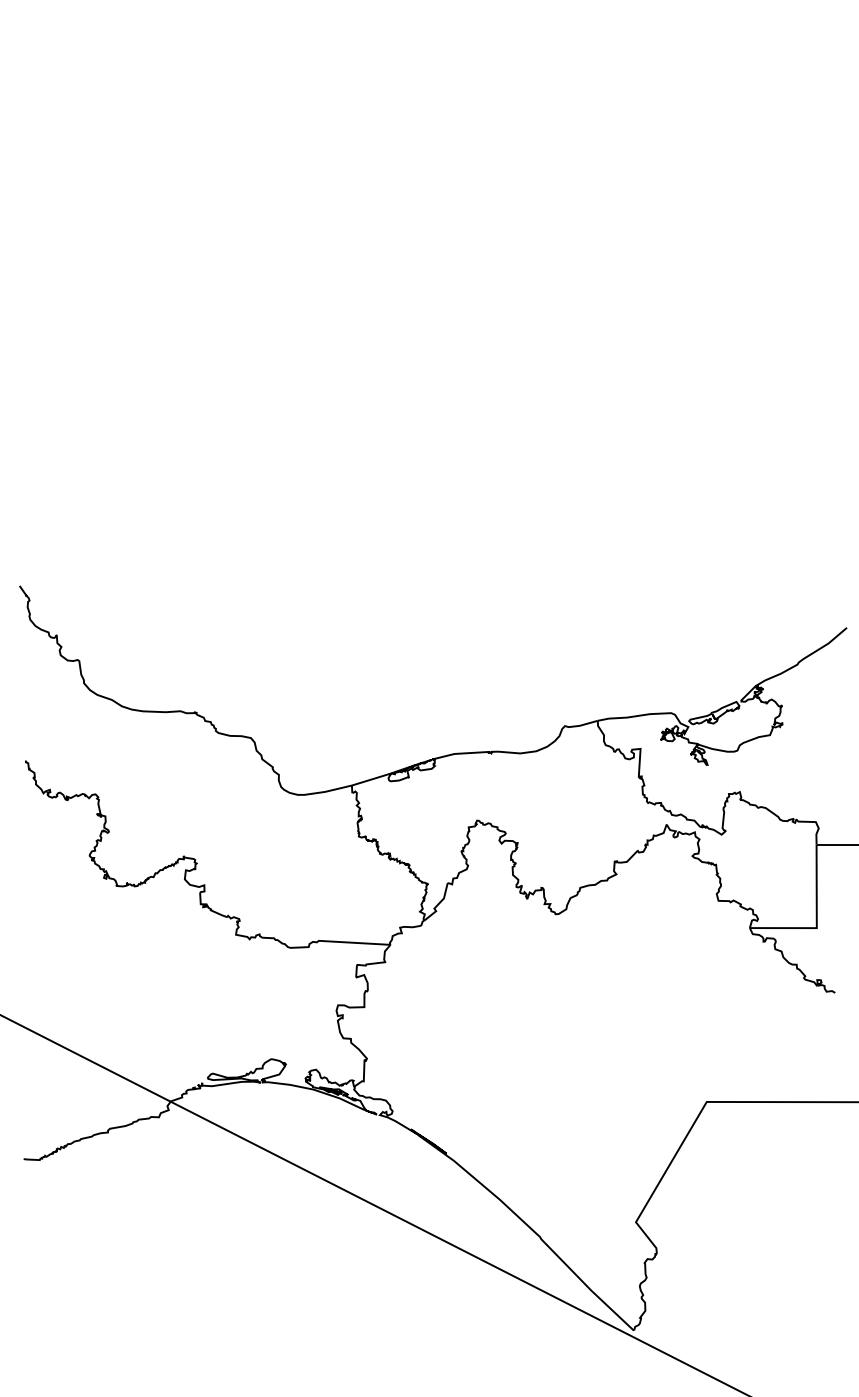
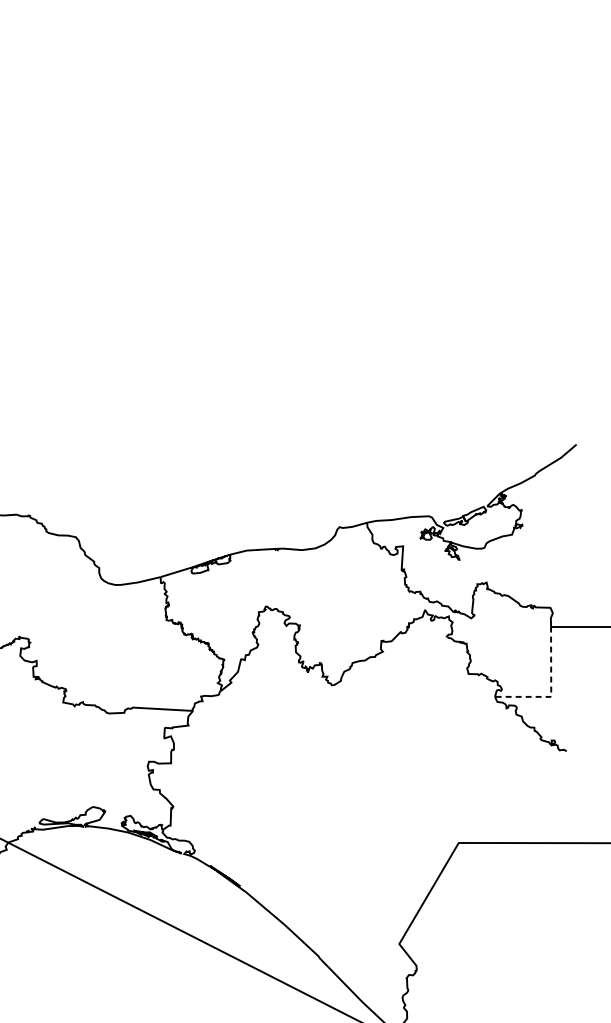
line: (816, 920) -> (550, 690), solid -> dashed

